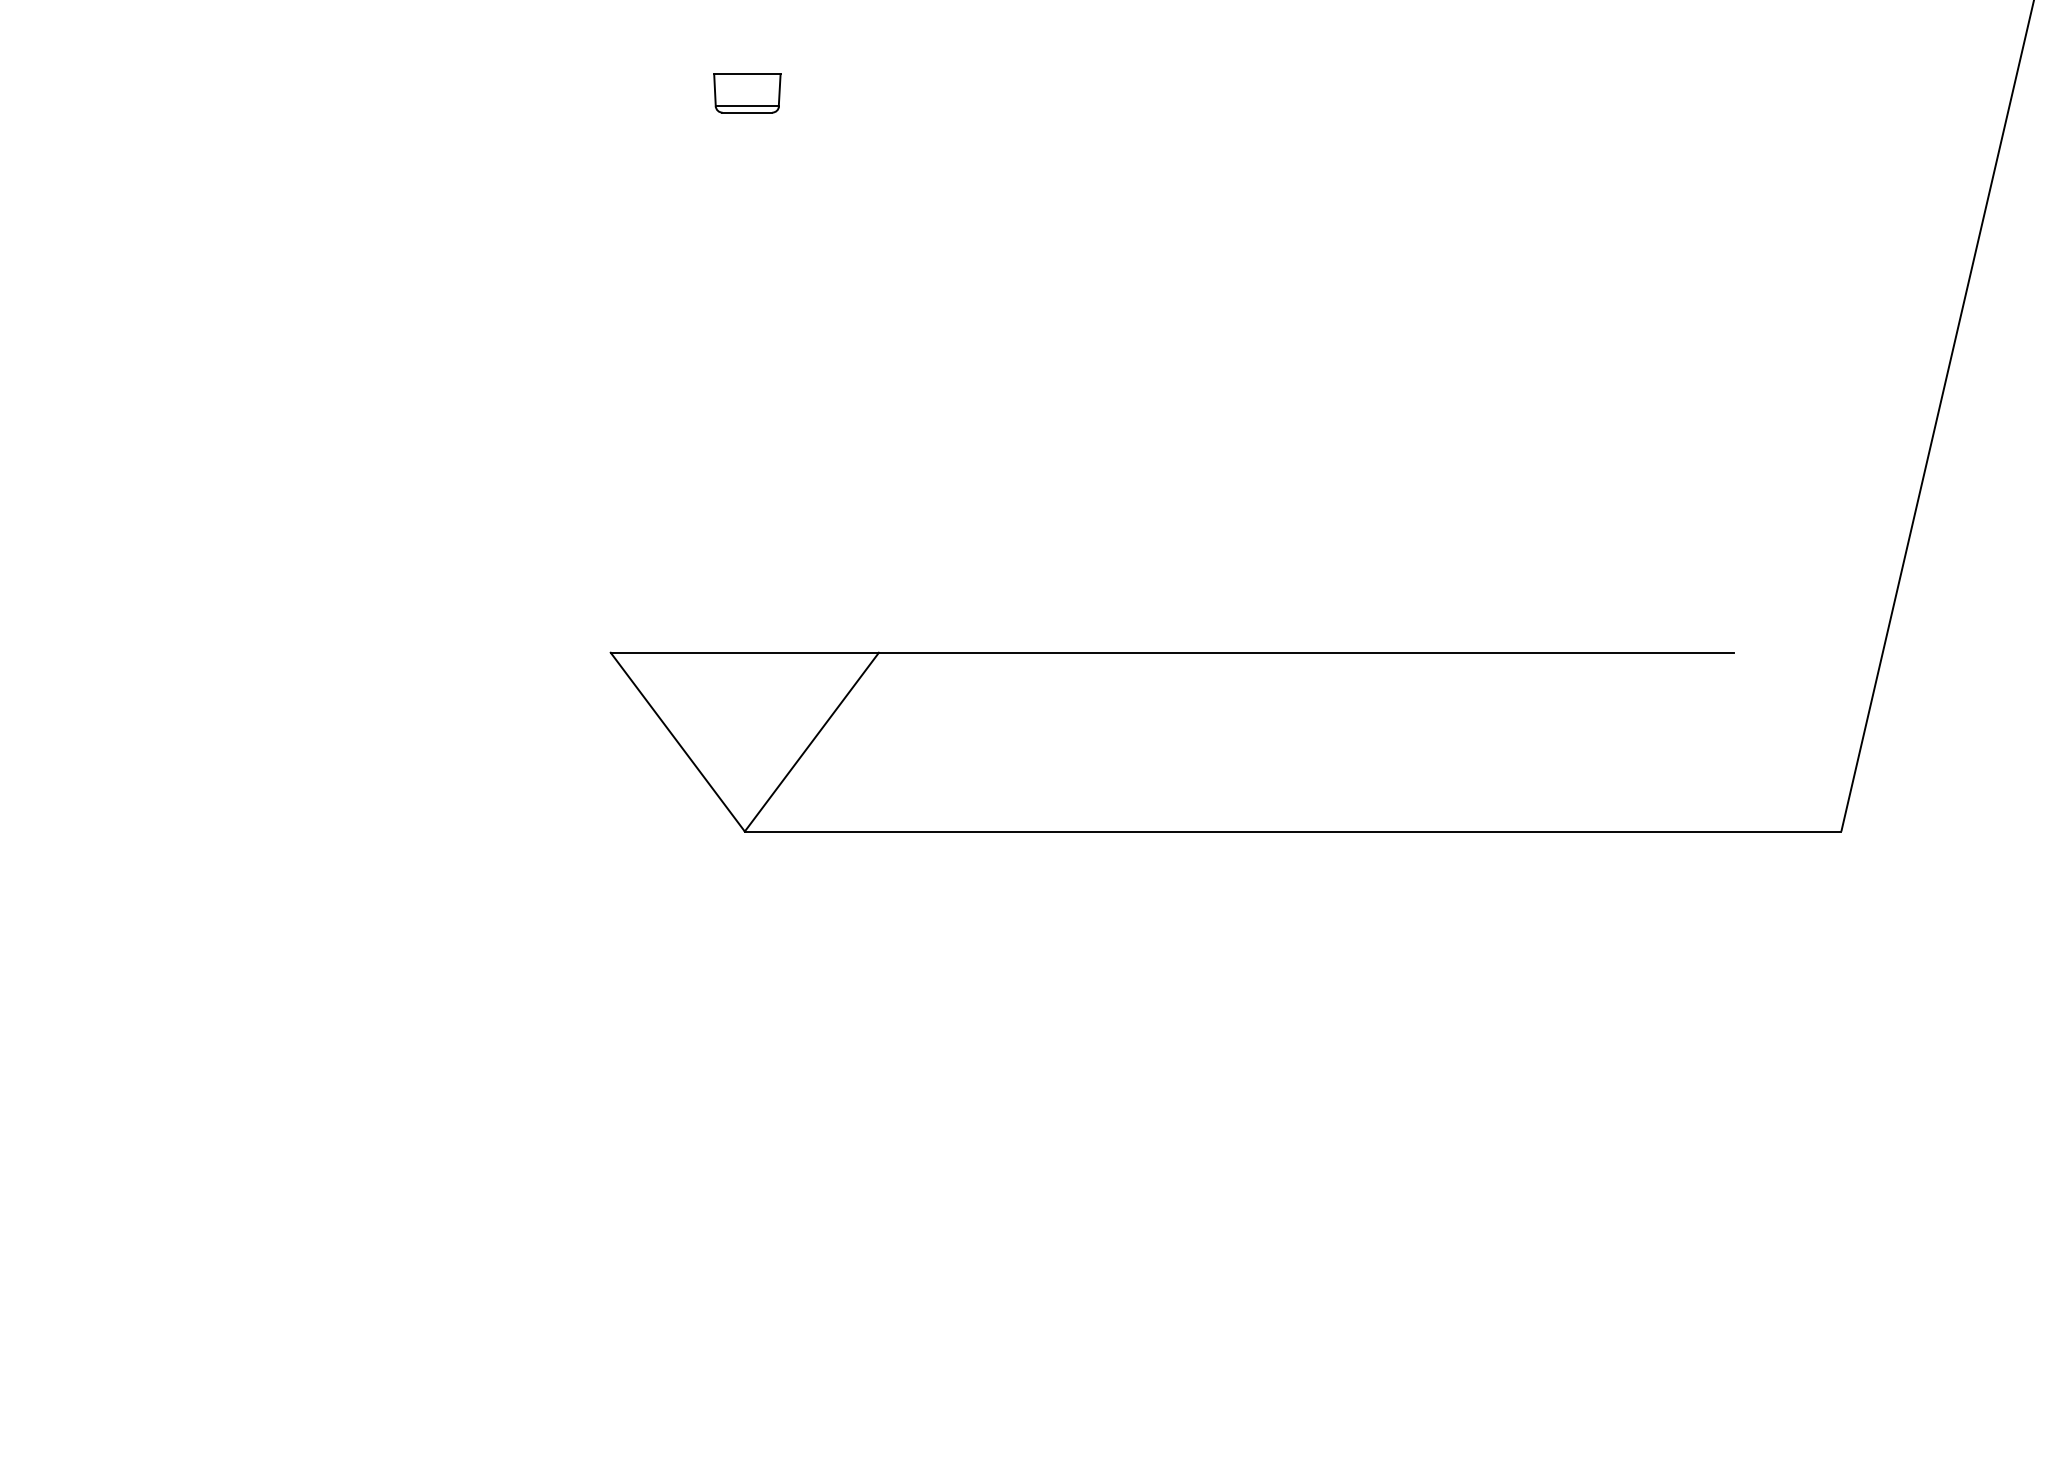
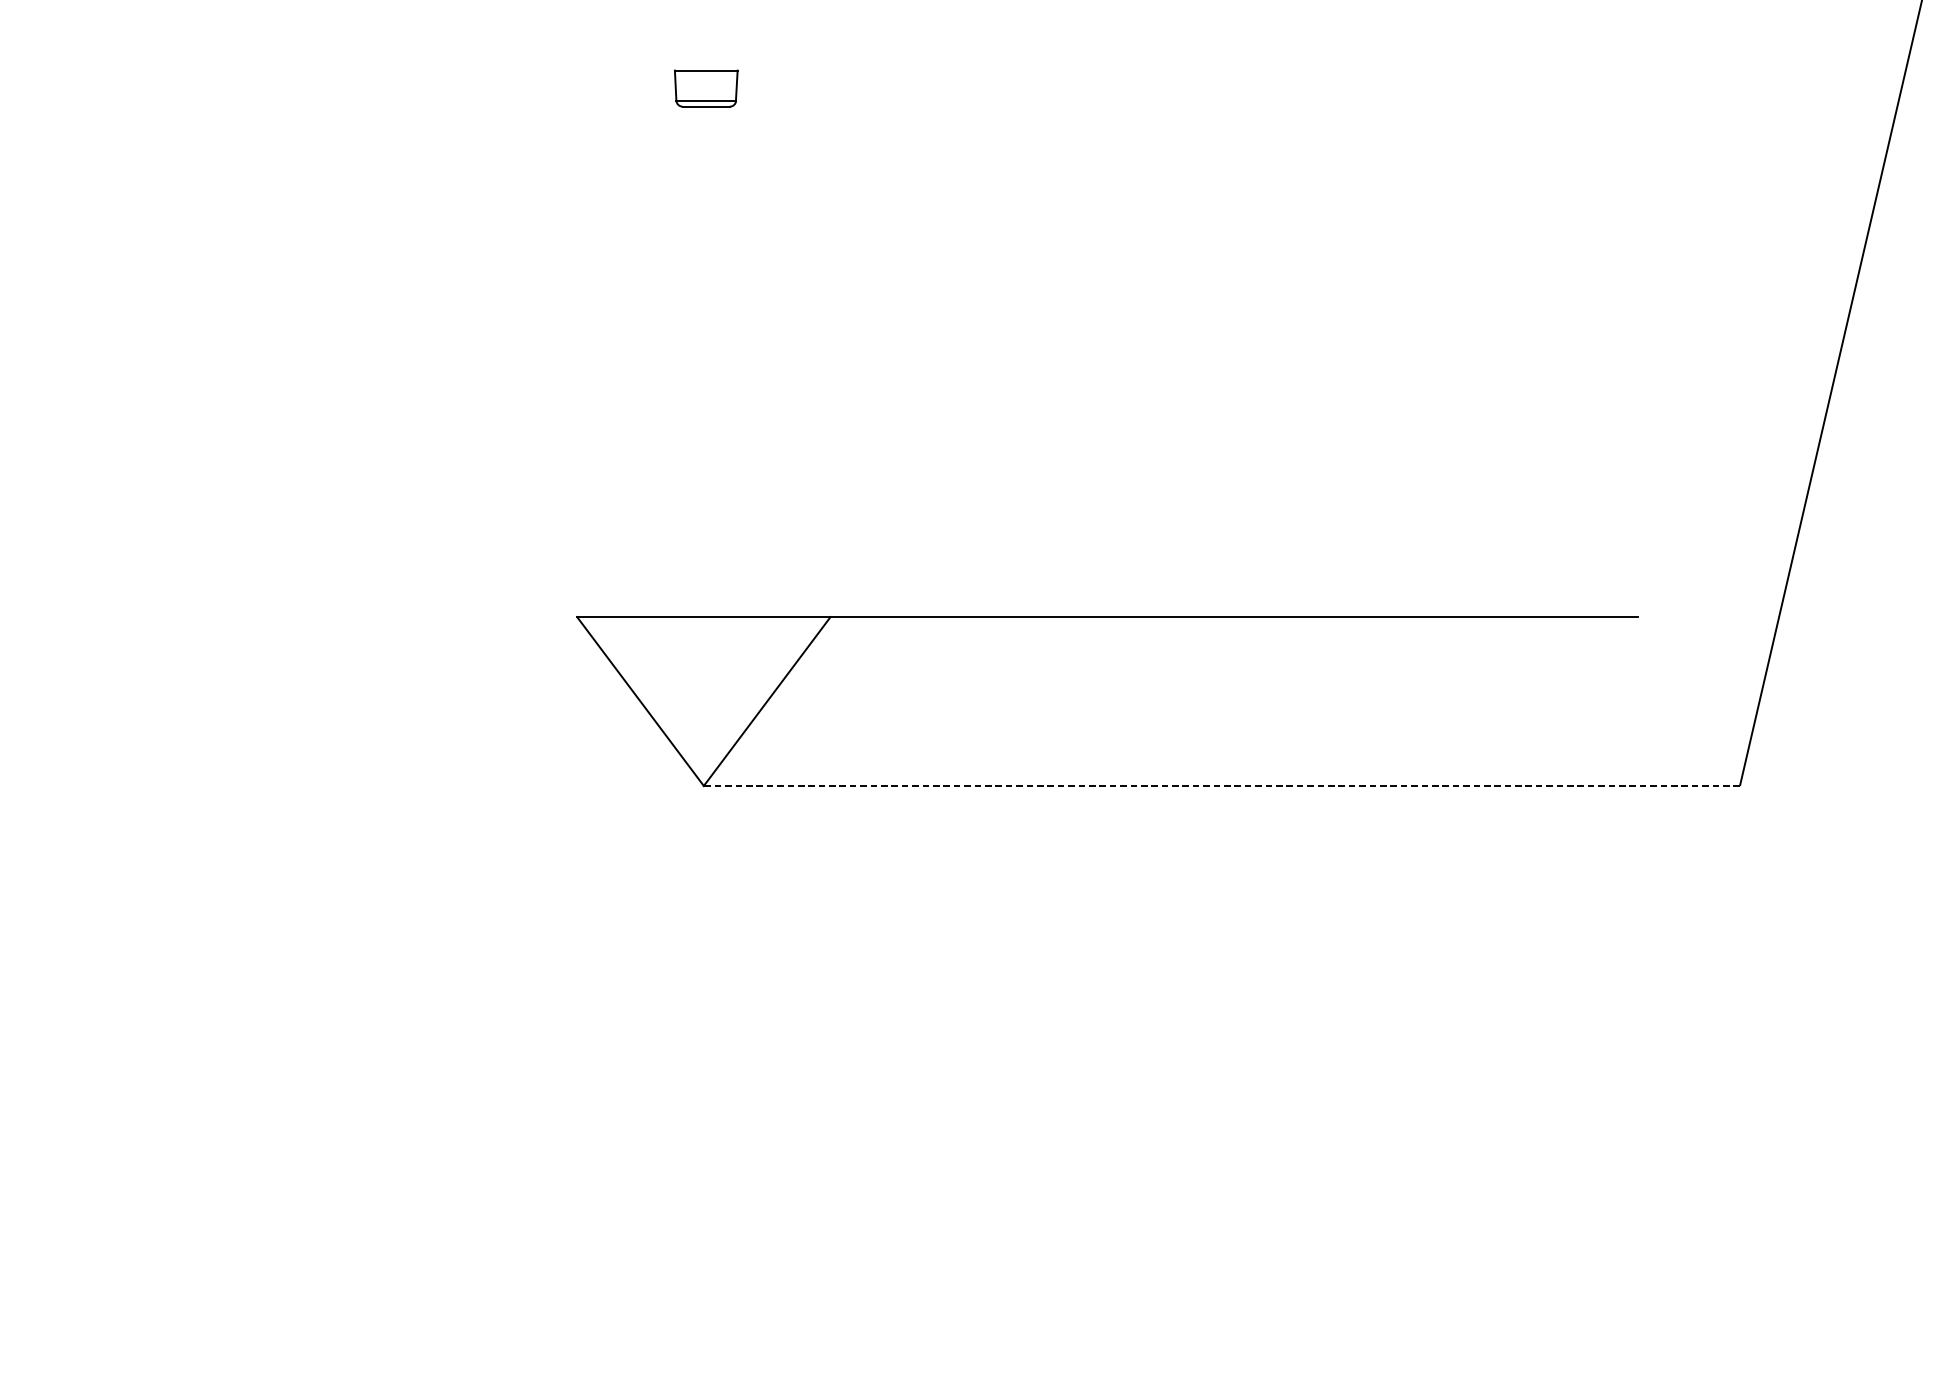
line: (1292, 831) -> (1221, 785), solid -> dashed

